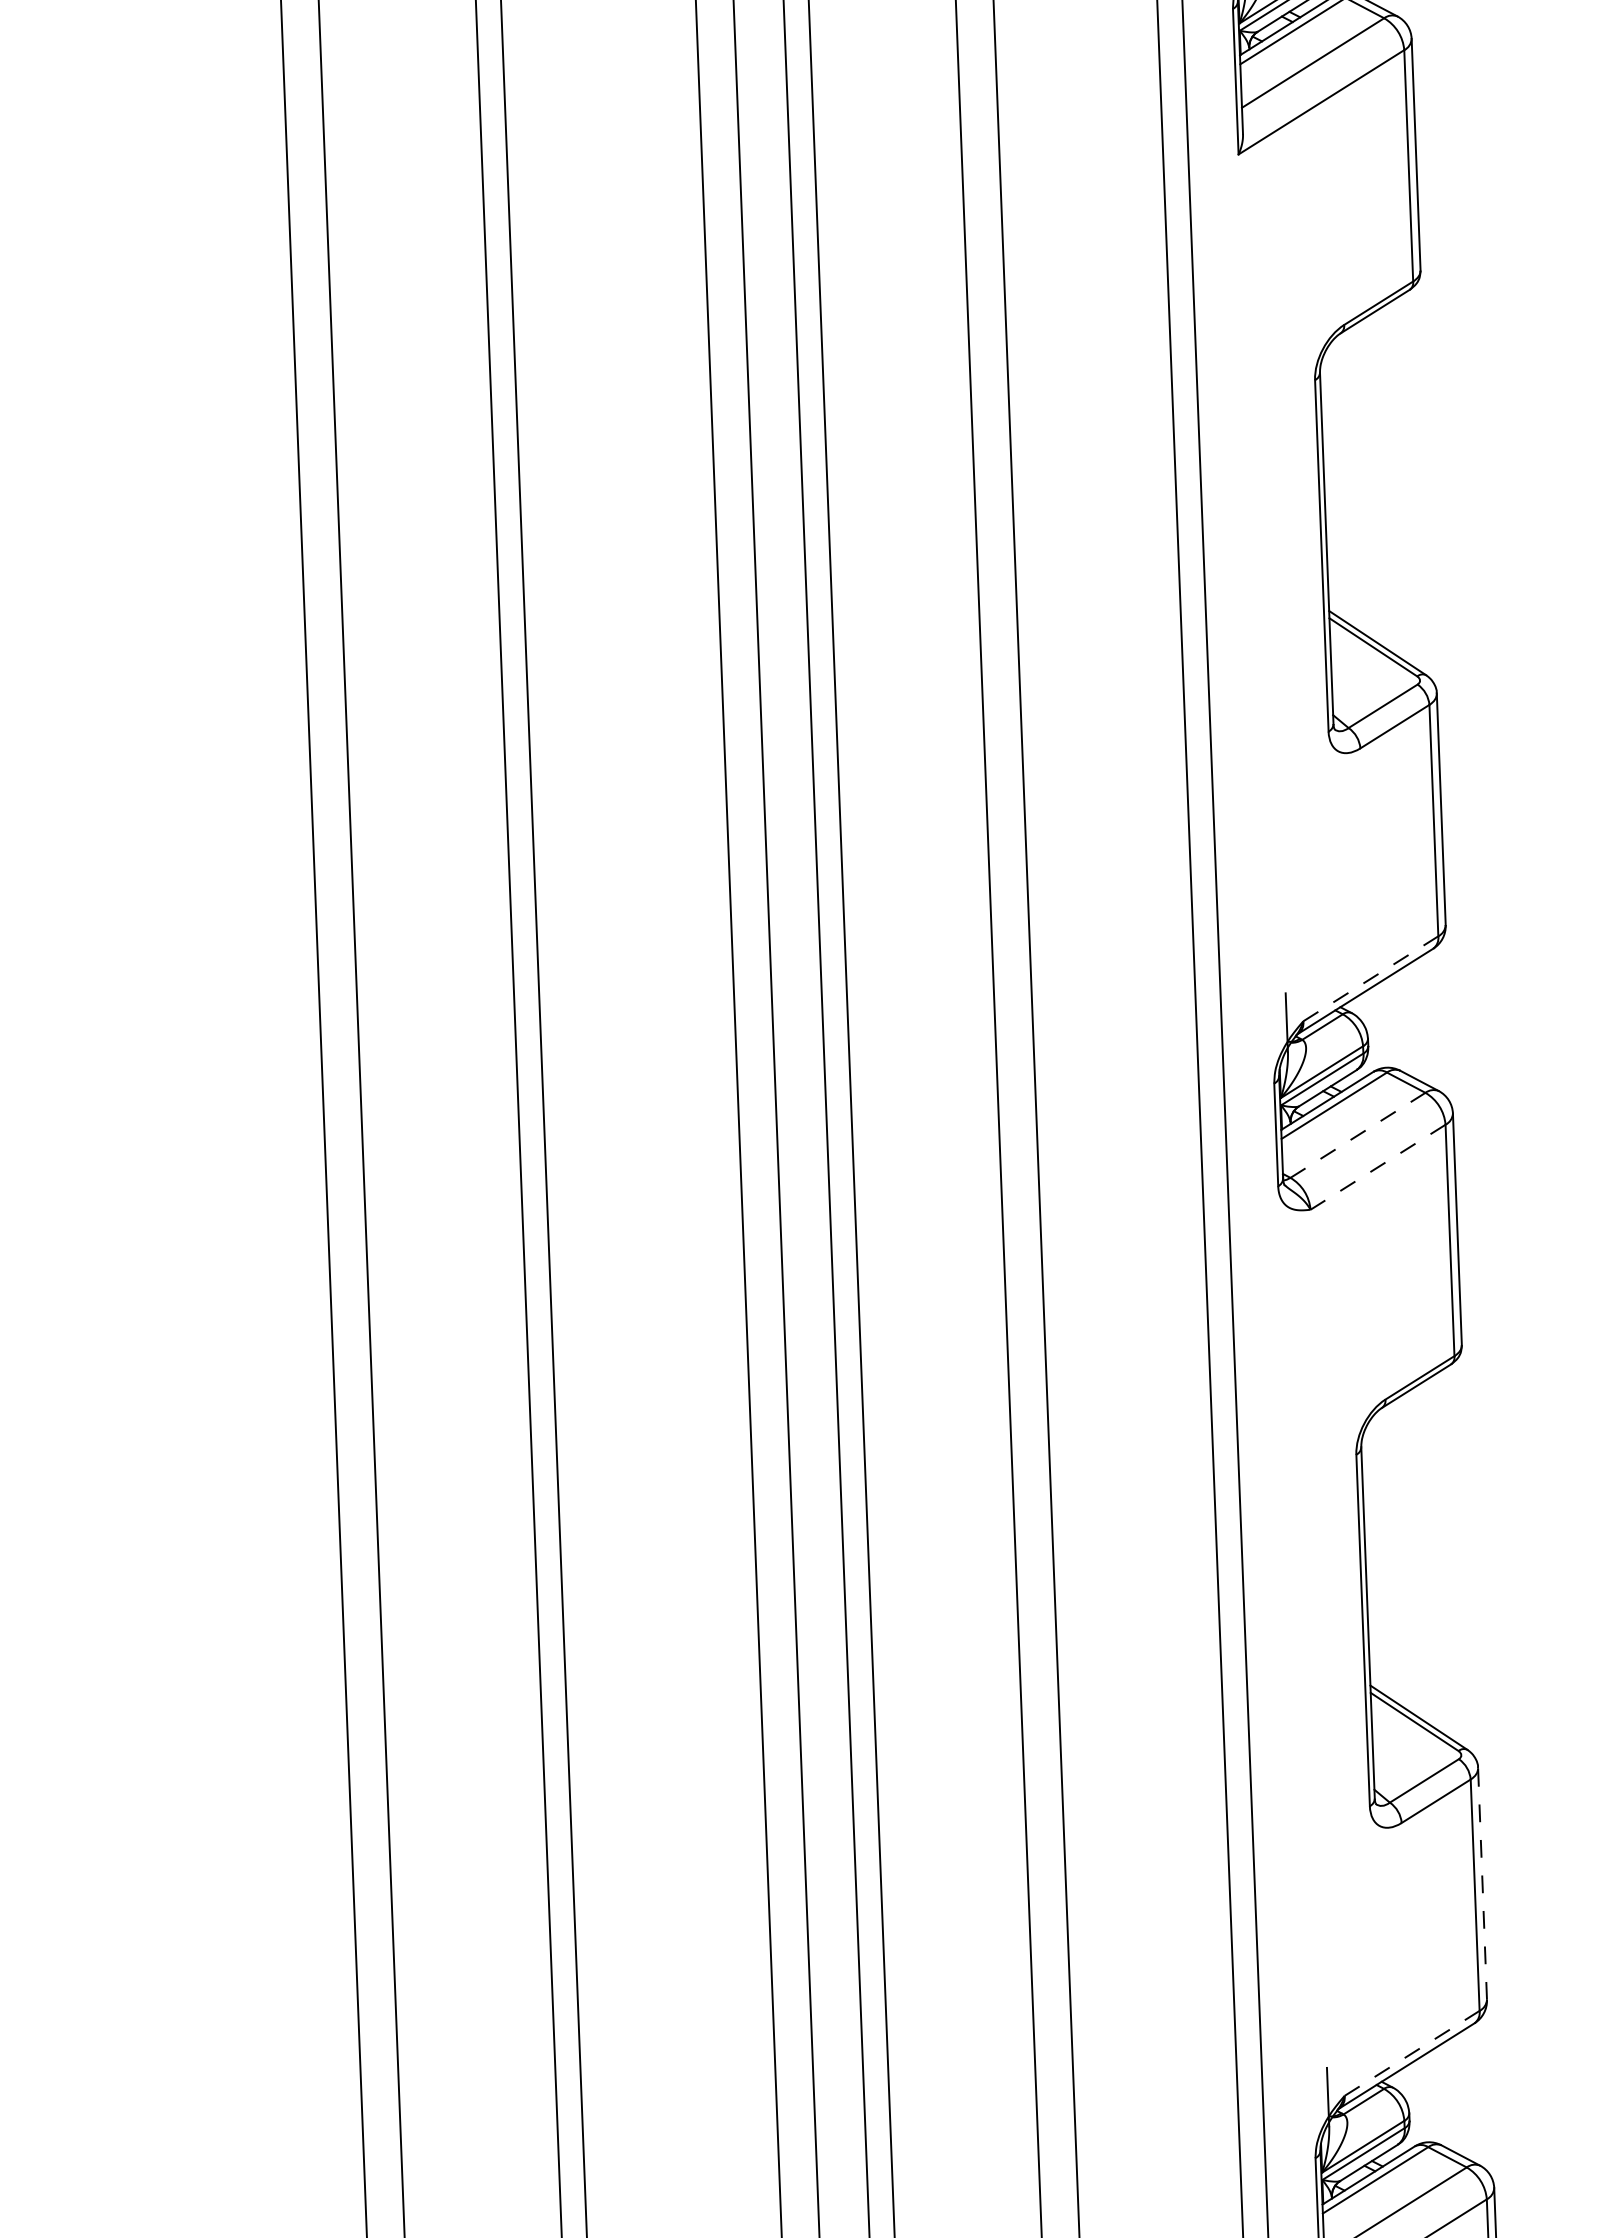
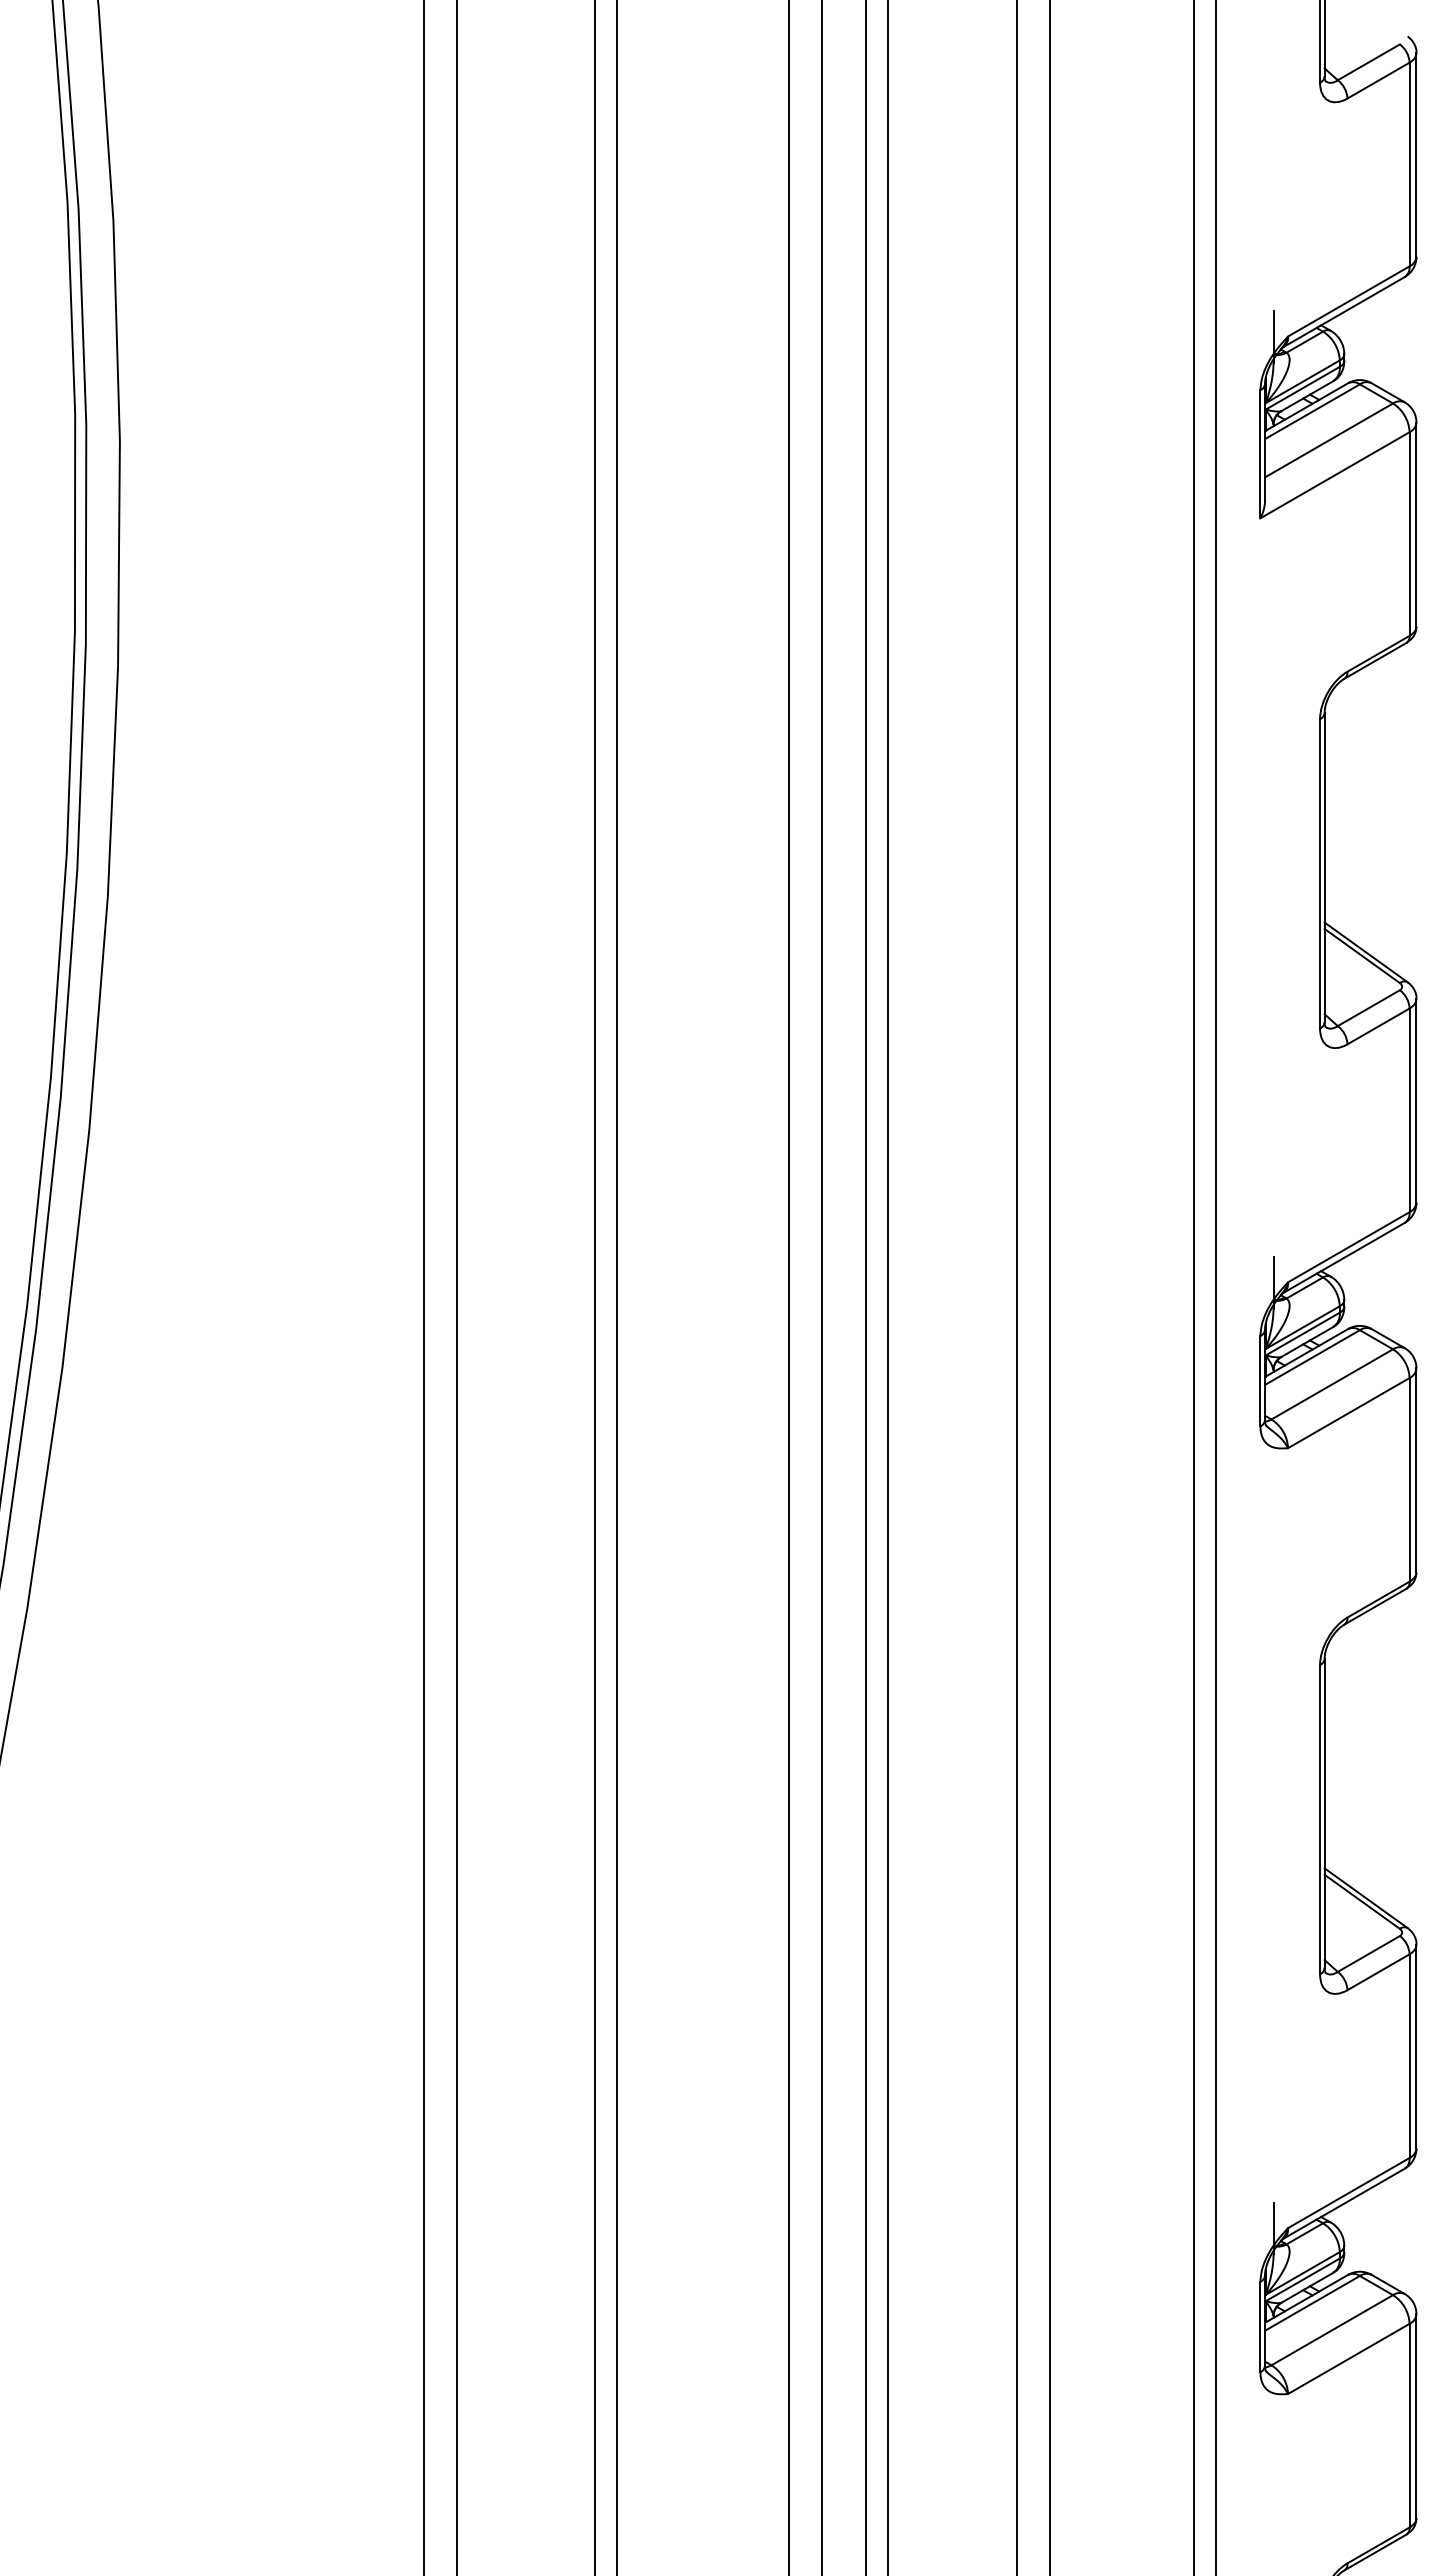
line: (1371, 979) -> (1349, 1247), dashed -> solid
line: (1358, 1135) -> (1332, 1384), dashed -> solid
line: (1377, 1167) -> (1348, 1413), dashed -> solid
line: (1482, 1883) -> (1416, 2046), dashed -> solid
line: (1412, 2052) -> (1349, 2192), dashed -> solid

